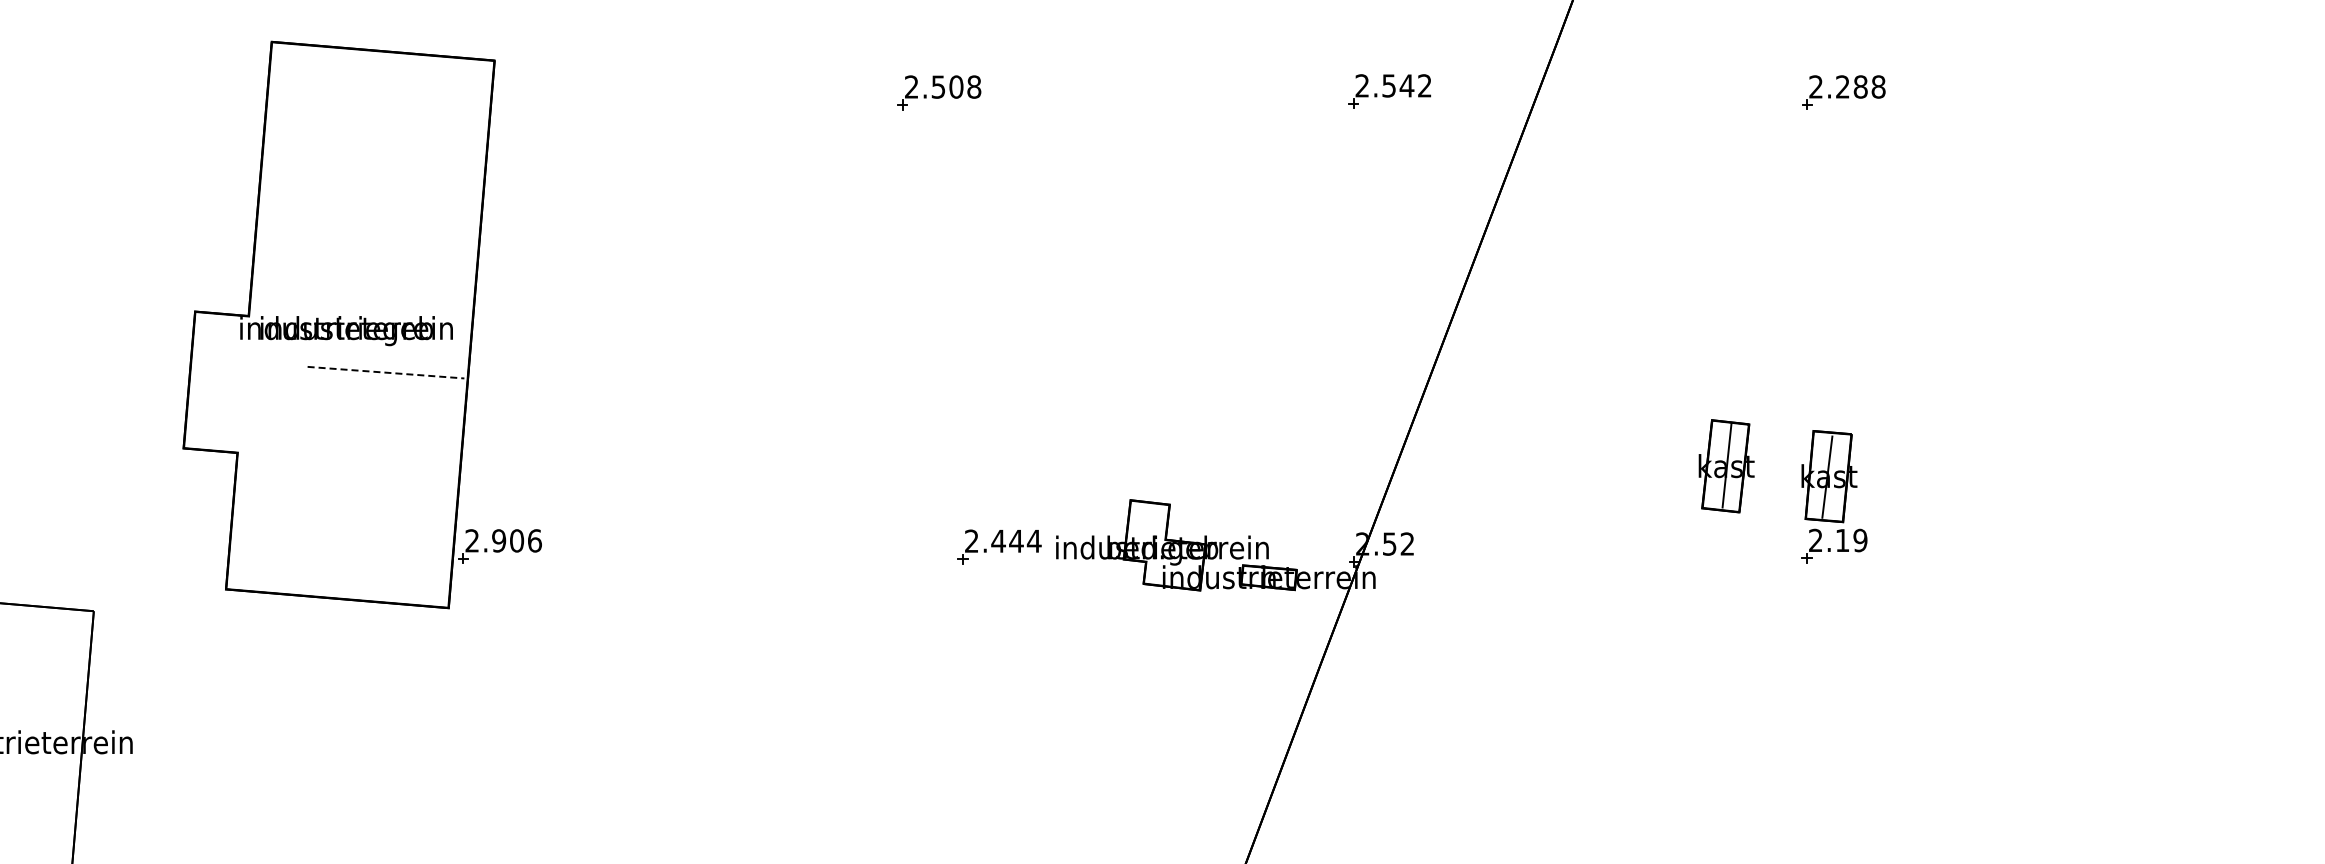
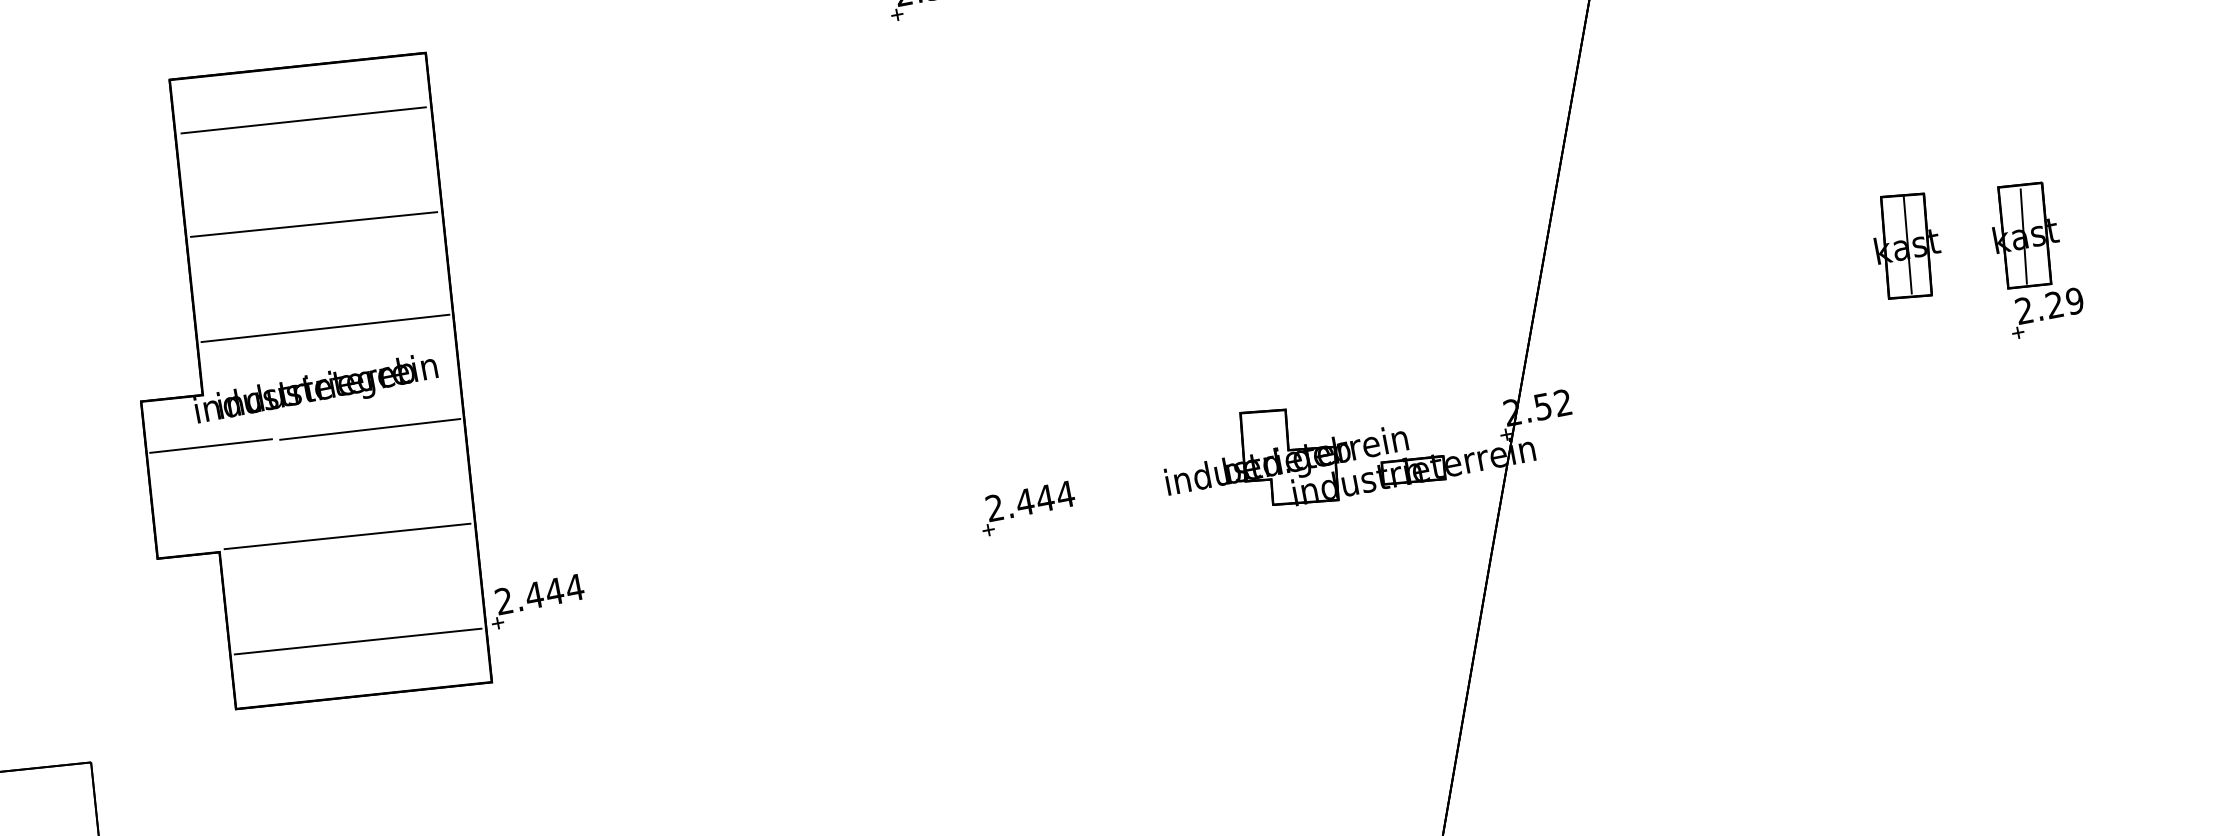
line: (379, 98) -> (303, 120), added
line: (371, 188) -> (314, 224), added
line: (364, 278) -> (325, 327), added
line: (247, 360) -> (210, 445), added
line: (386, 372) -> (370, 429), dashed -> solid
line: (349, 460) -> (347, 536), added
text: (1841, 539) -> (2053, 304), 2.19 -> 2.29
text: (516, 540) -> (554, 591), 2.906 -> 2.444
part: (999, 546) -> (1027, 507), moved
line: (340, 551) -> (357, 641), added

